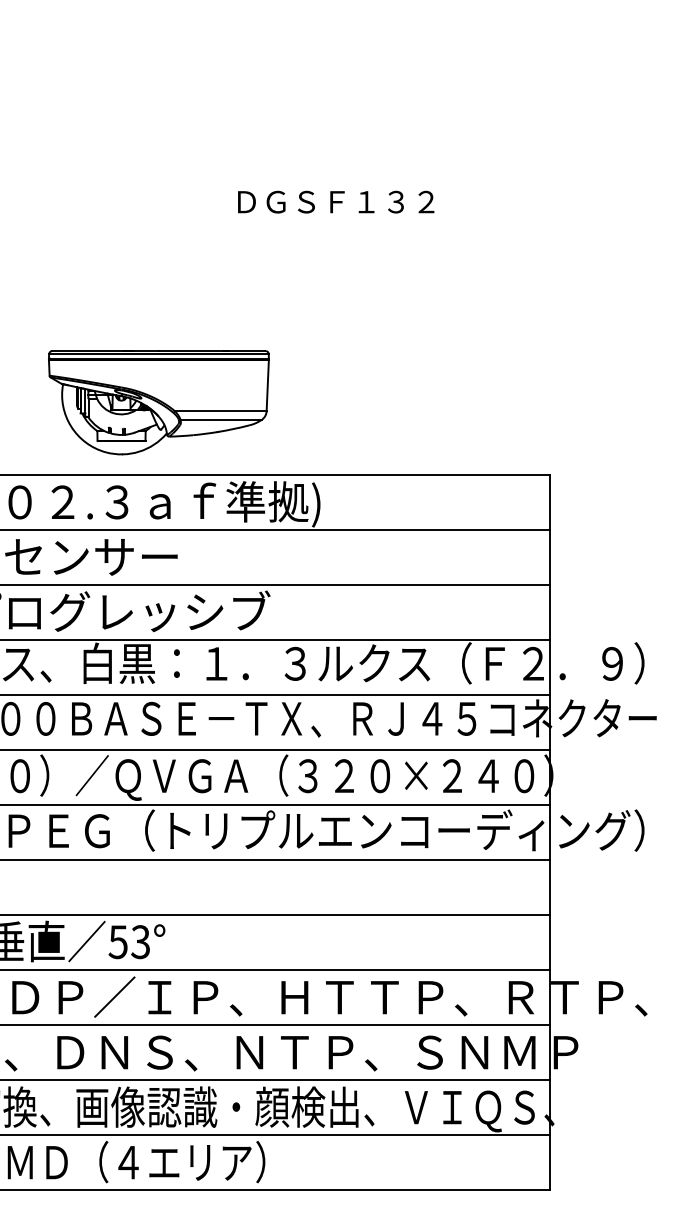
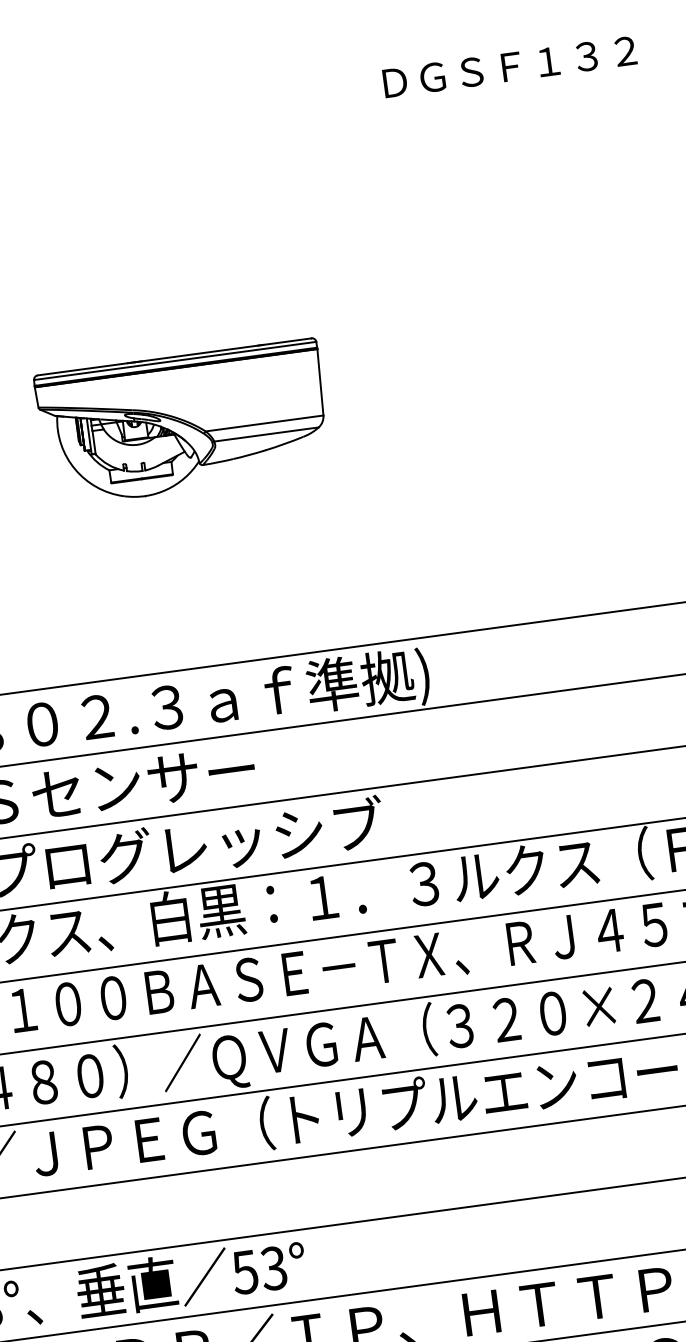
text: (336, 201) -> (510, 66), moved
part: (158, 402) -> (182, 423), moved

